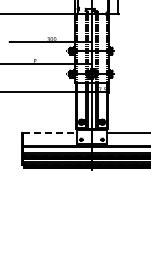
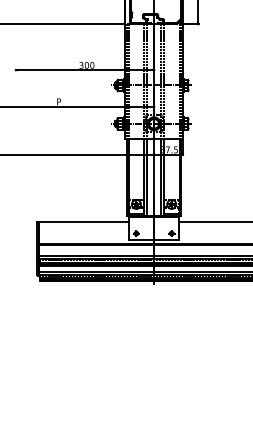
line: (50, 132) -> (84, 221), dashed -> solid

